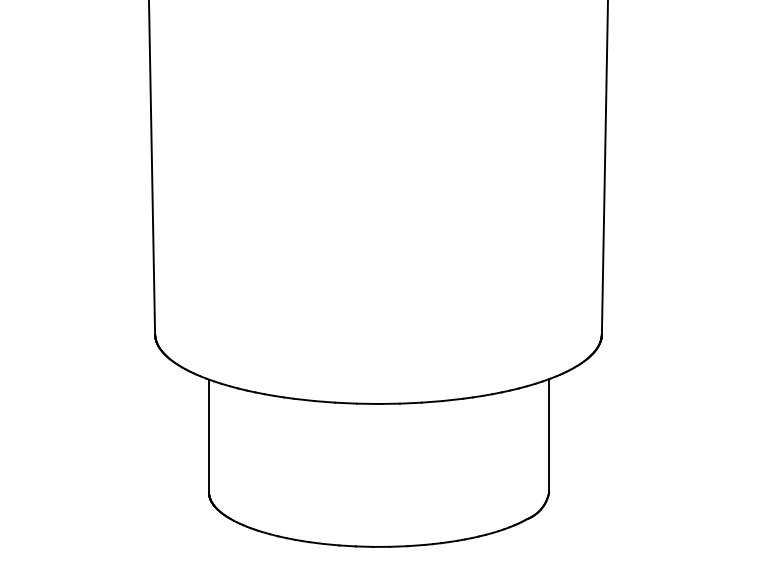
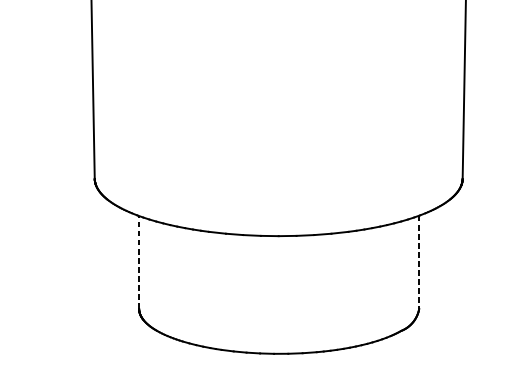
line: (208, 435) -> (138, 262), solid -> dashed
line: (549, 435) -> (419, 262), solid -> dashed

